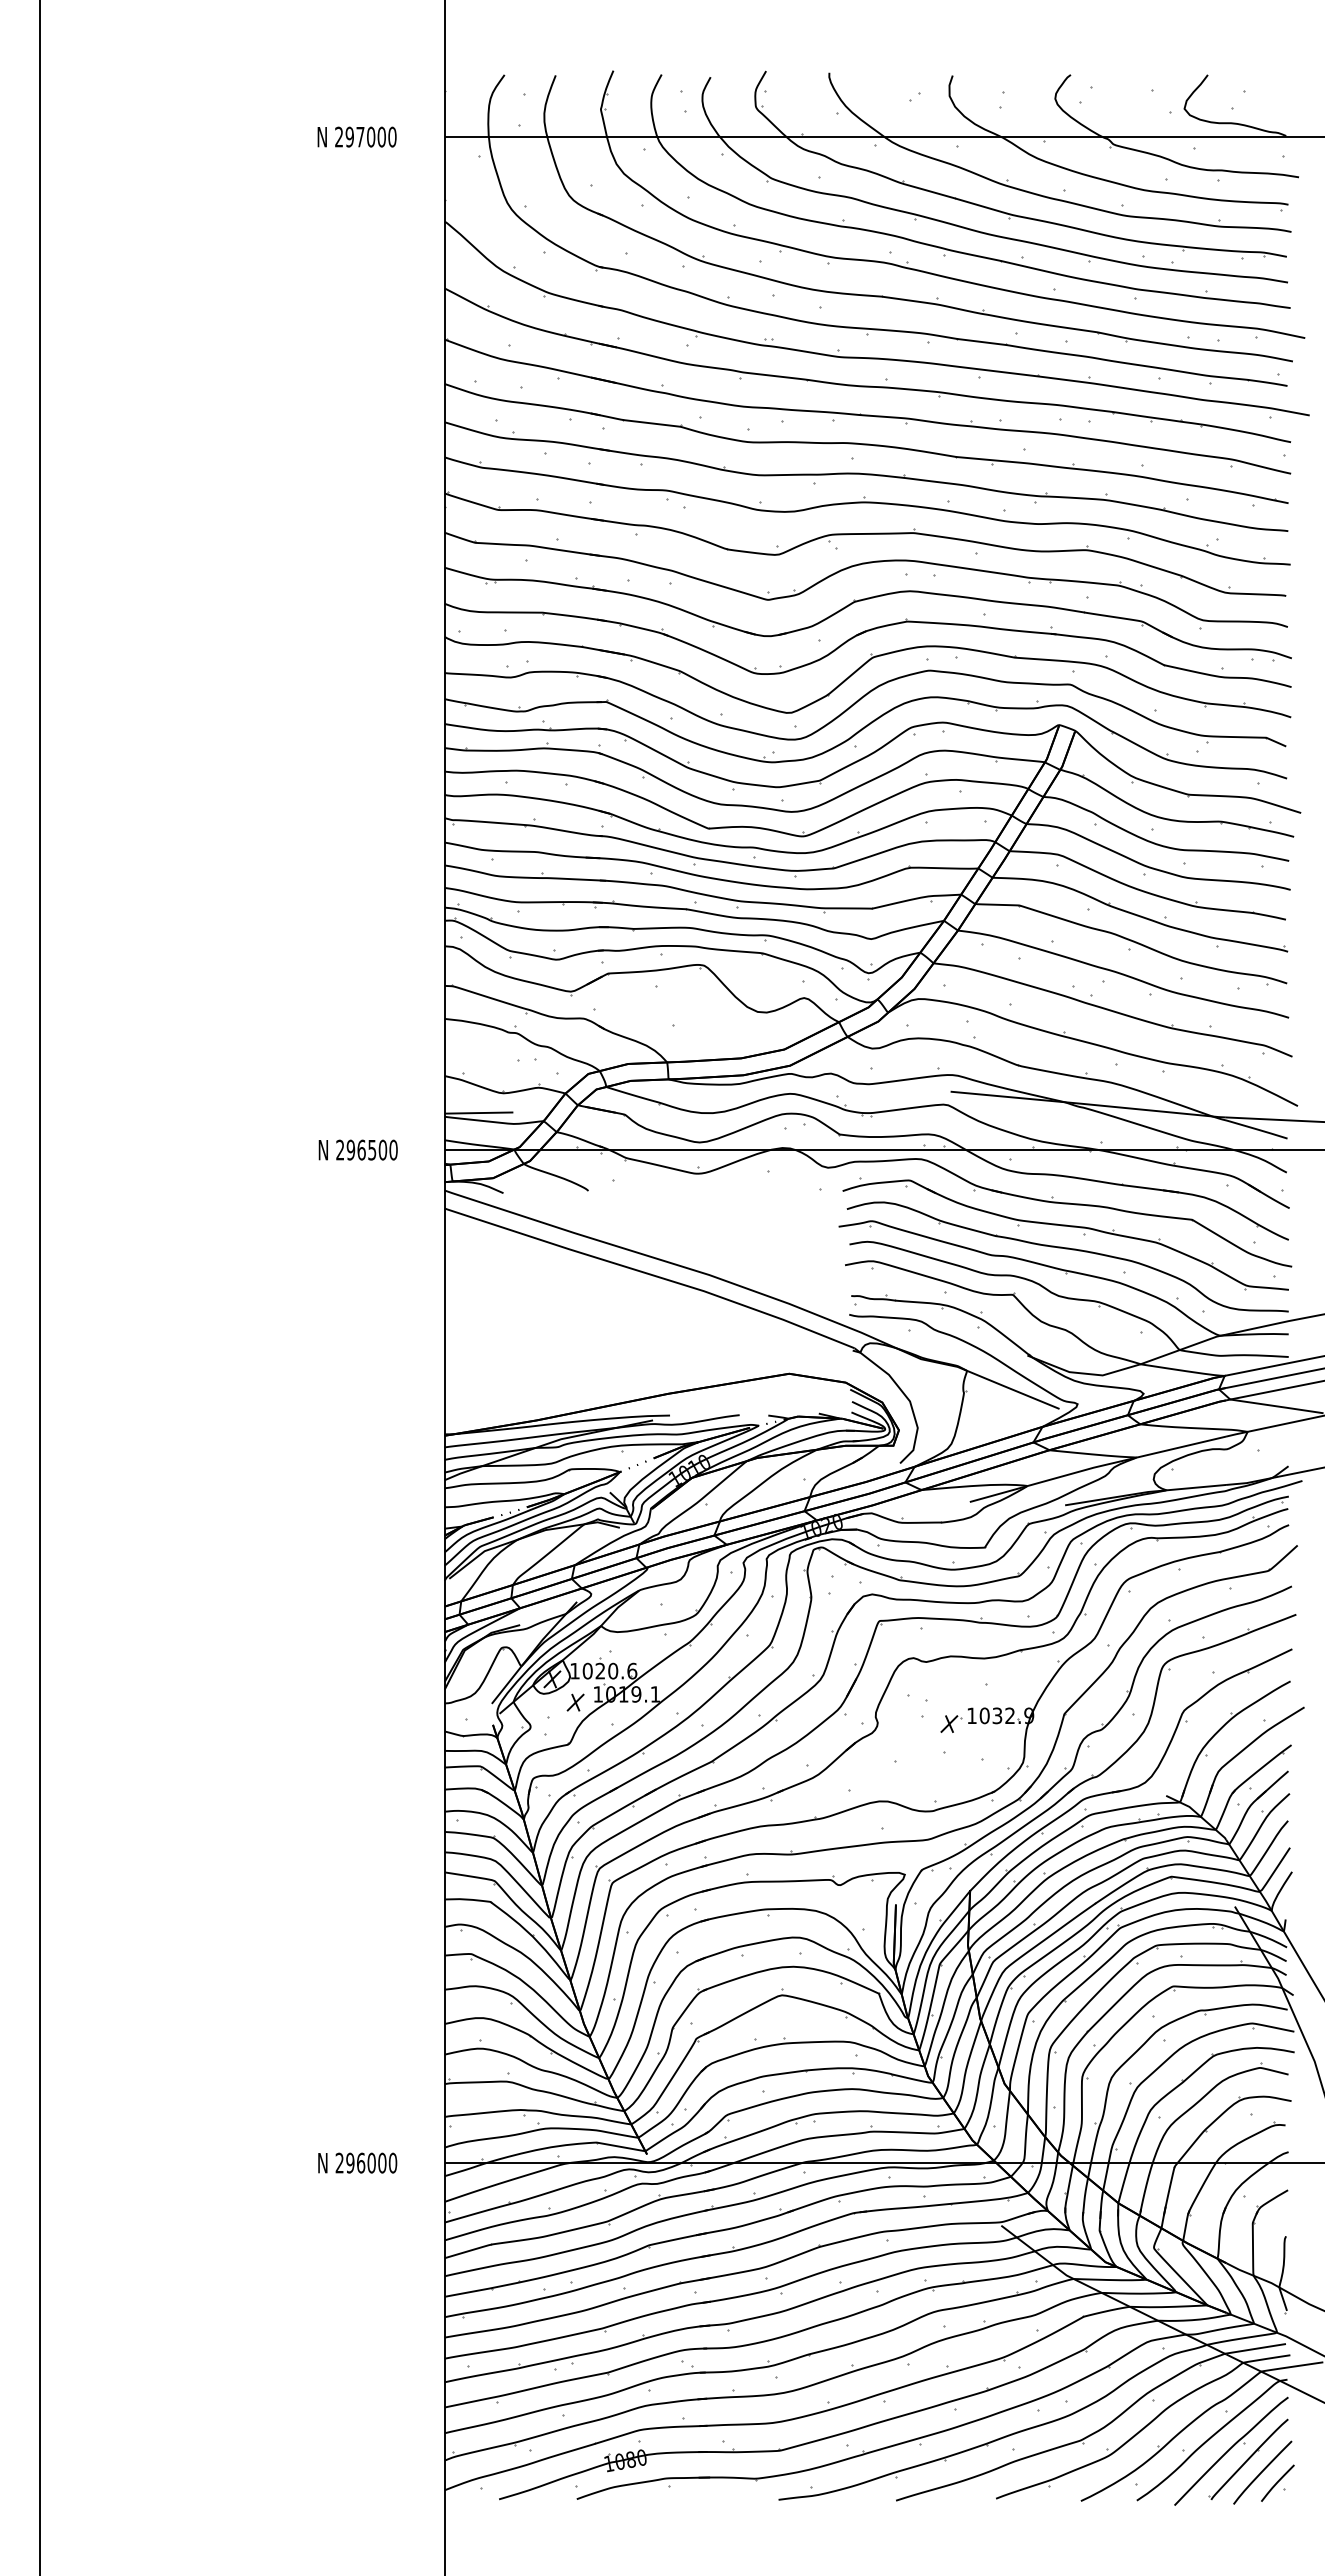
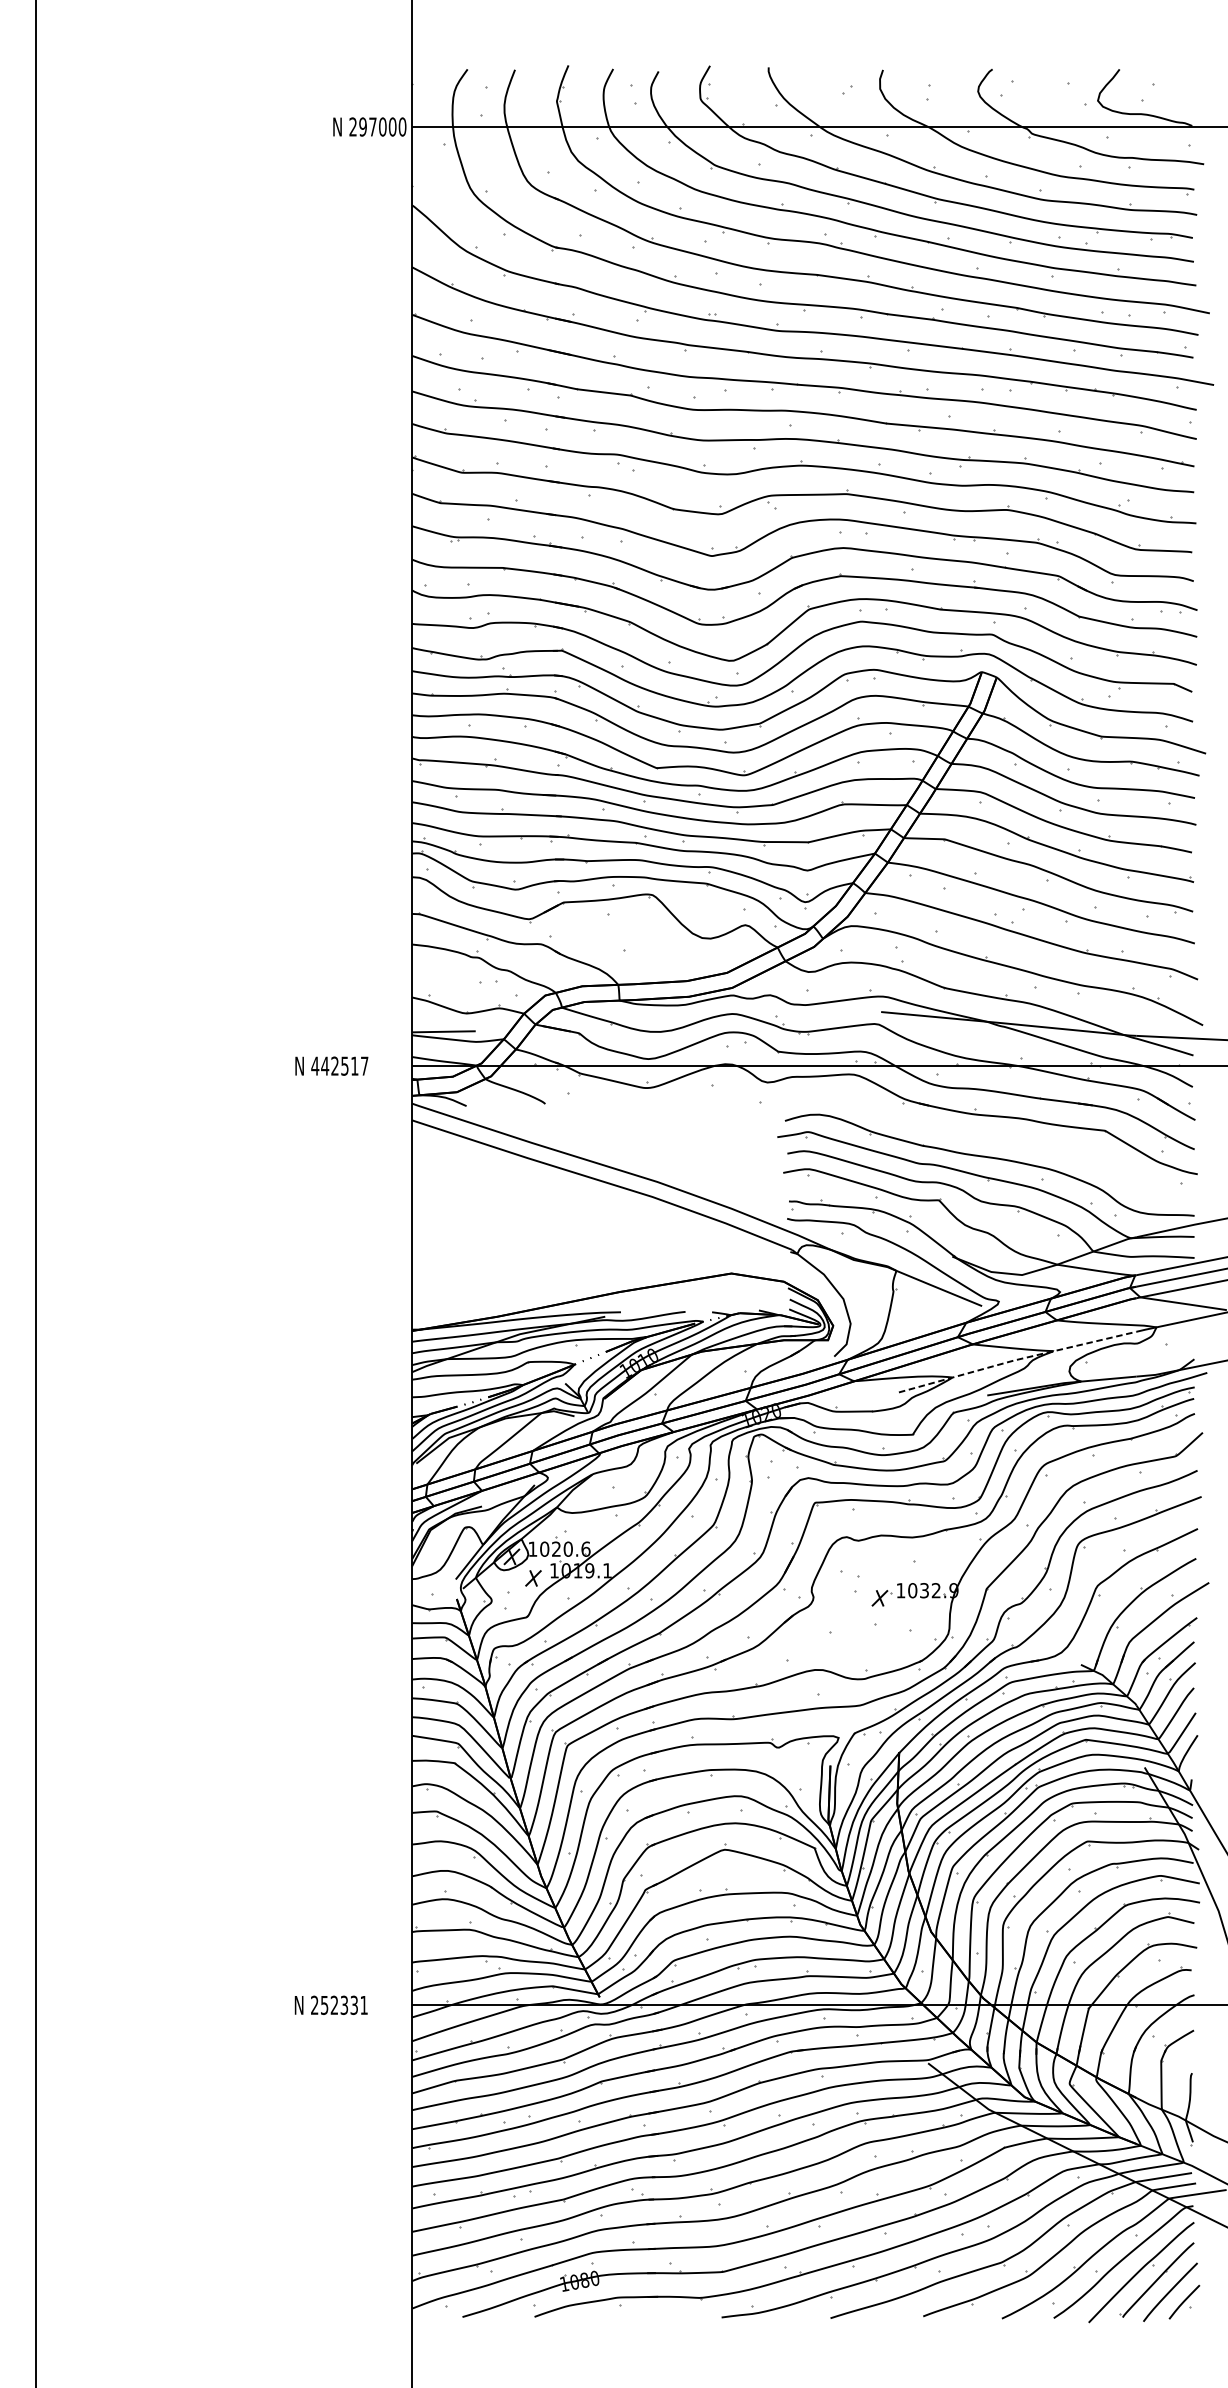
text: (356, 136) -> (369, 126), moved
text: (366, 1149) -> (339, 1065), 296500 -> 442517
part: (1065, 1226) -> (987, 1136), removed
line: (1096, 1466) -> (1016, 1359), solid -> dashed
text: (371, 2162) -> (344, 2004), 296000 -> 252331

